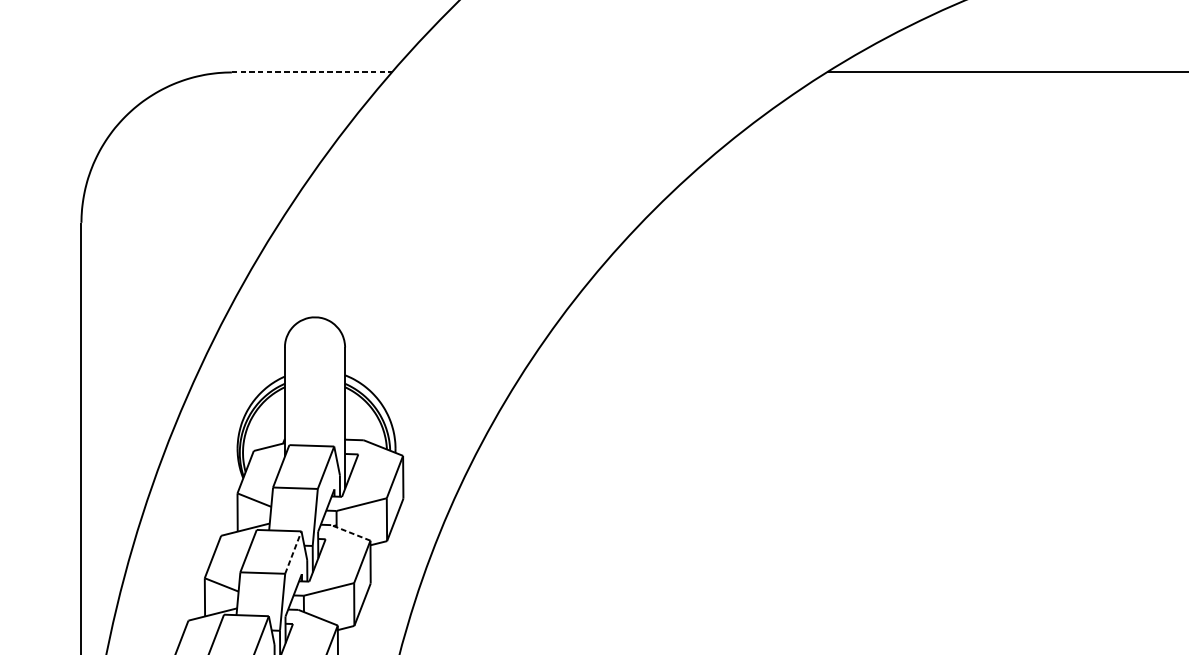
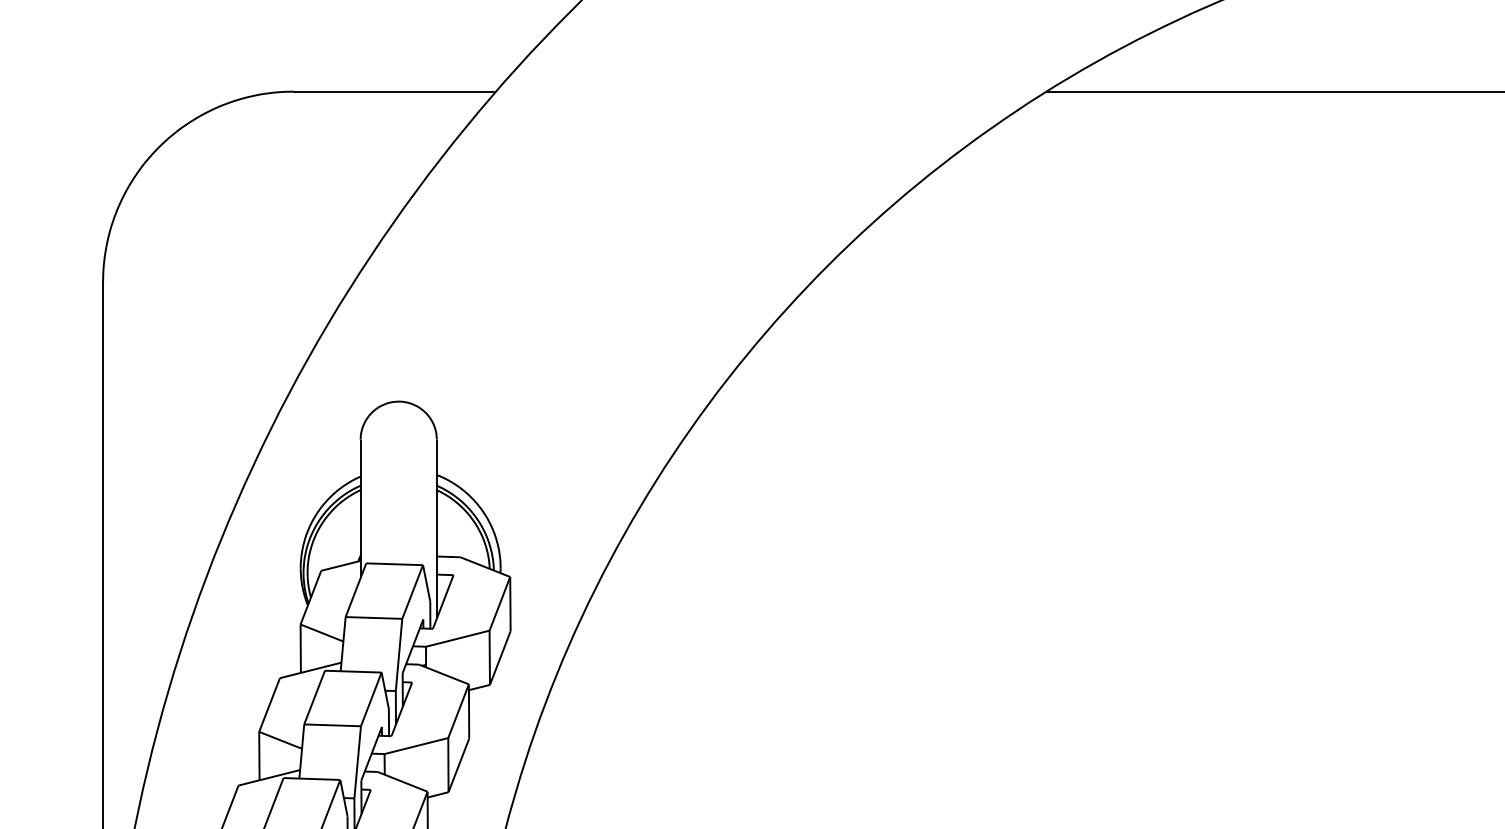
line: (312, 72) -> (395, 91), dashed -> solid
line: (351, 532) -> (444, 674), dashed -> solid
line: (293, 552) -> (371, 699), dashed -> solid

